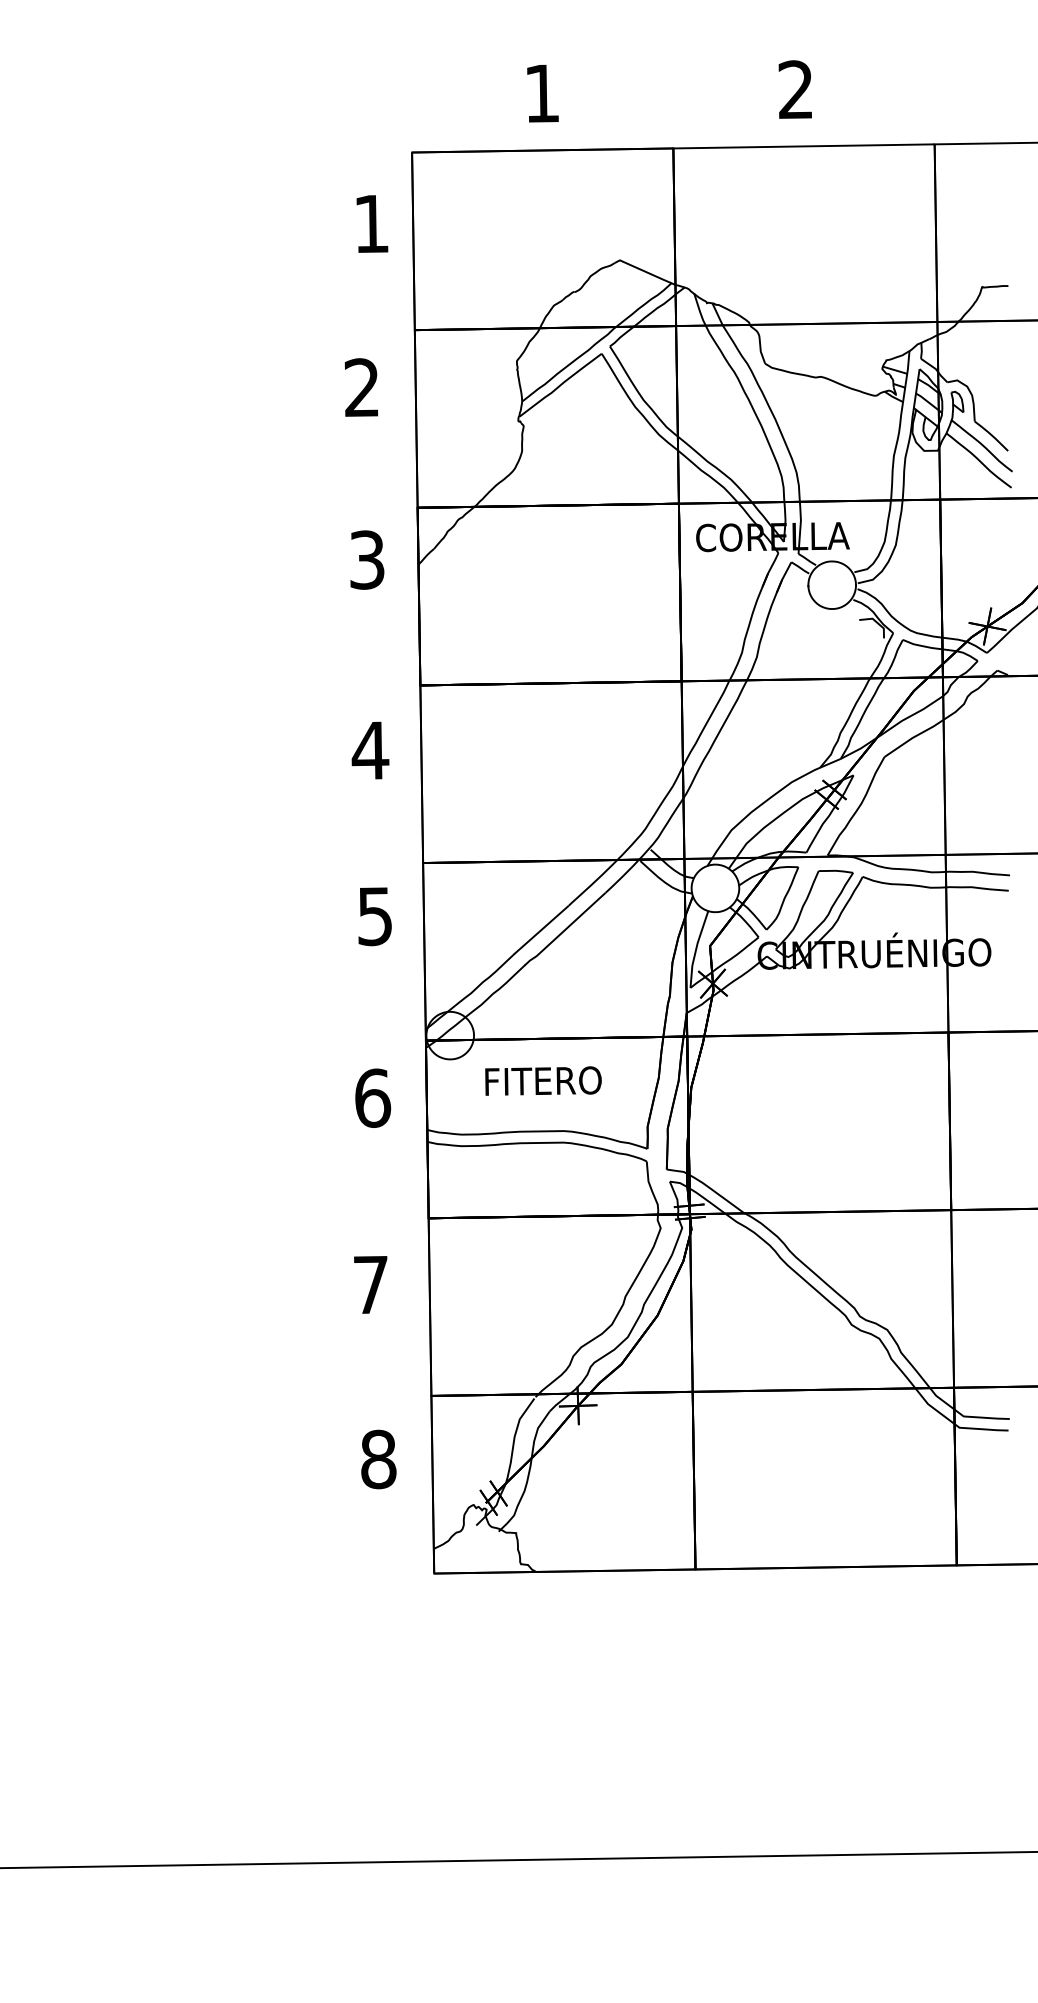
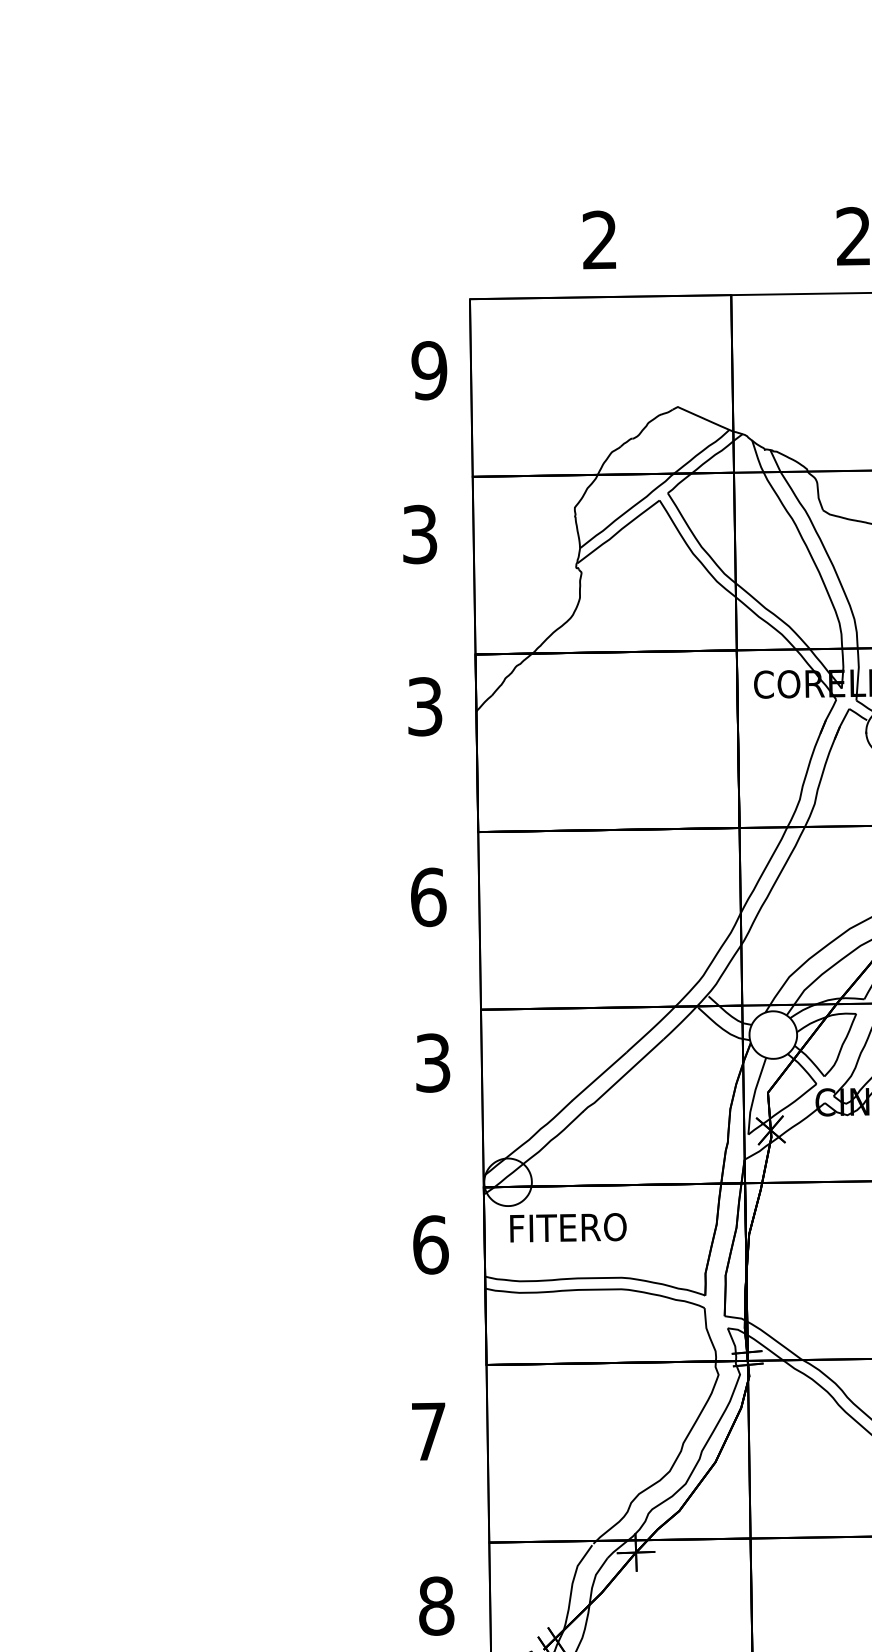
text: (541, 93) -> (599, 240), 1 -> 2
text: (371, 223) -> (429, 370), 1 -> 9
text: (361, 387) -> (419, 534), 2 -> 3
text: (370, 750) -> (428, 897), 4 -> 6
text: (375, 915) -> (433, 1062), 5 -> 3
text: (543, 1080) -> (568, 1227), moved

